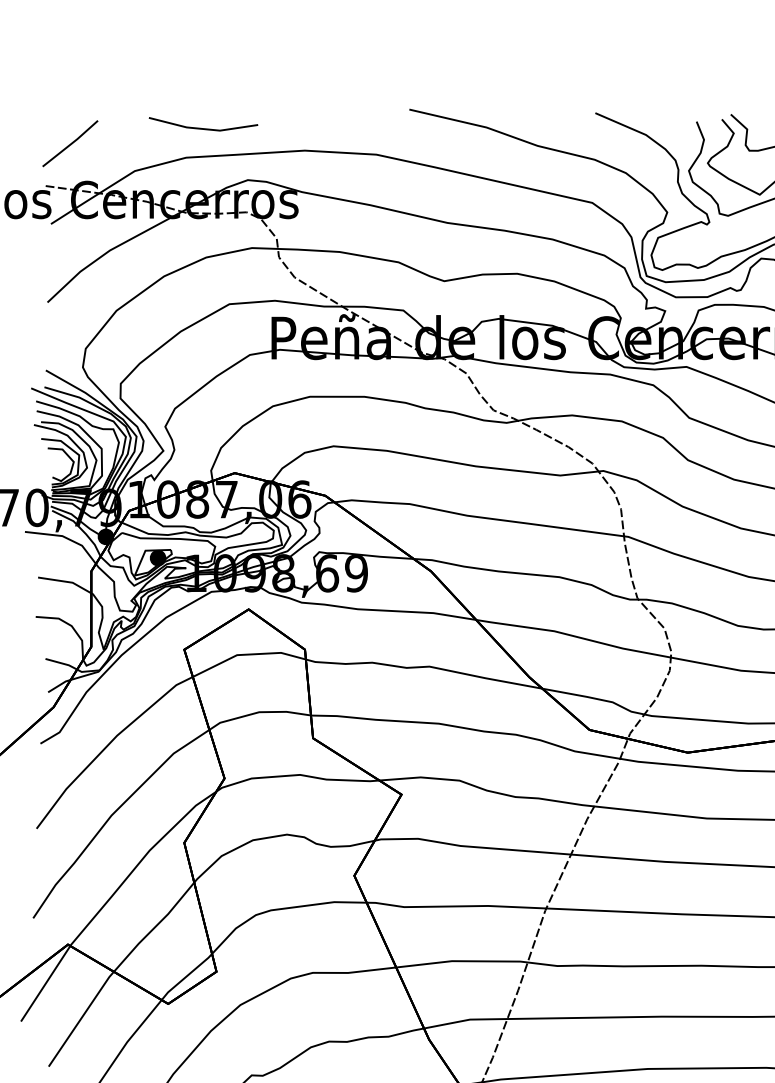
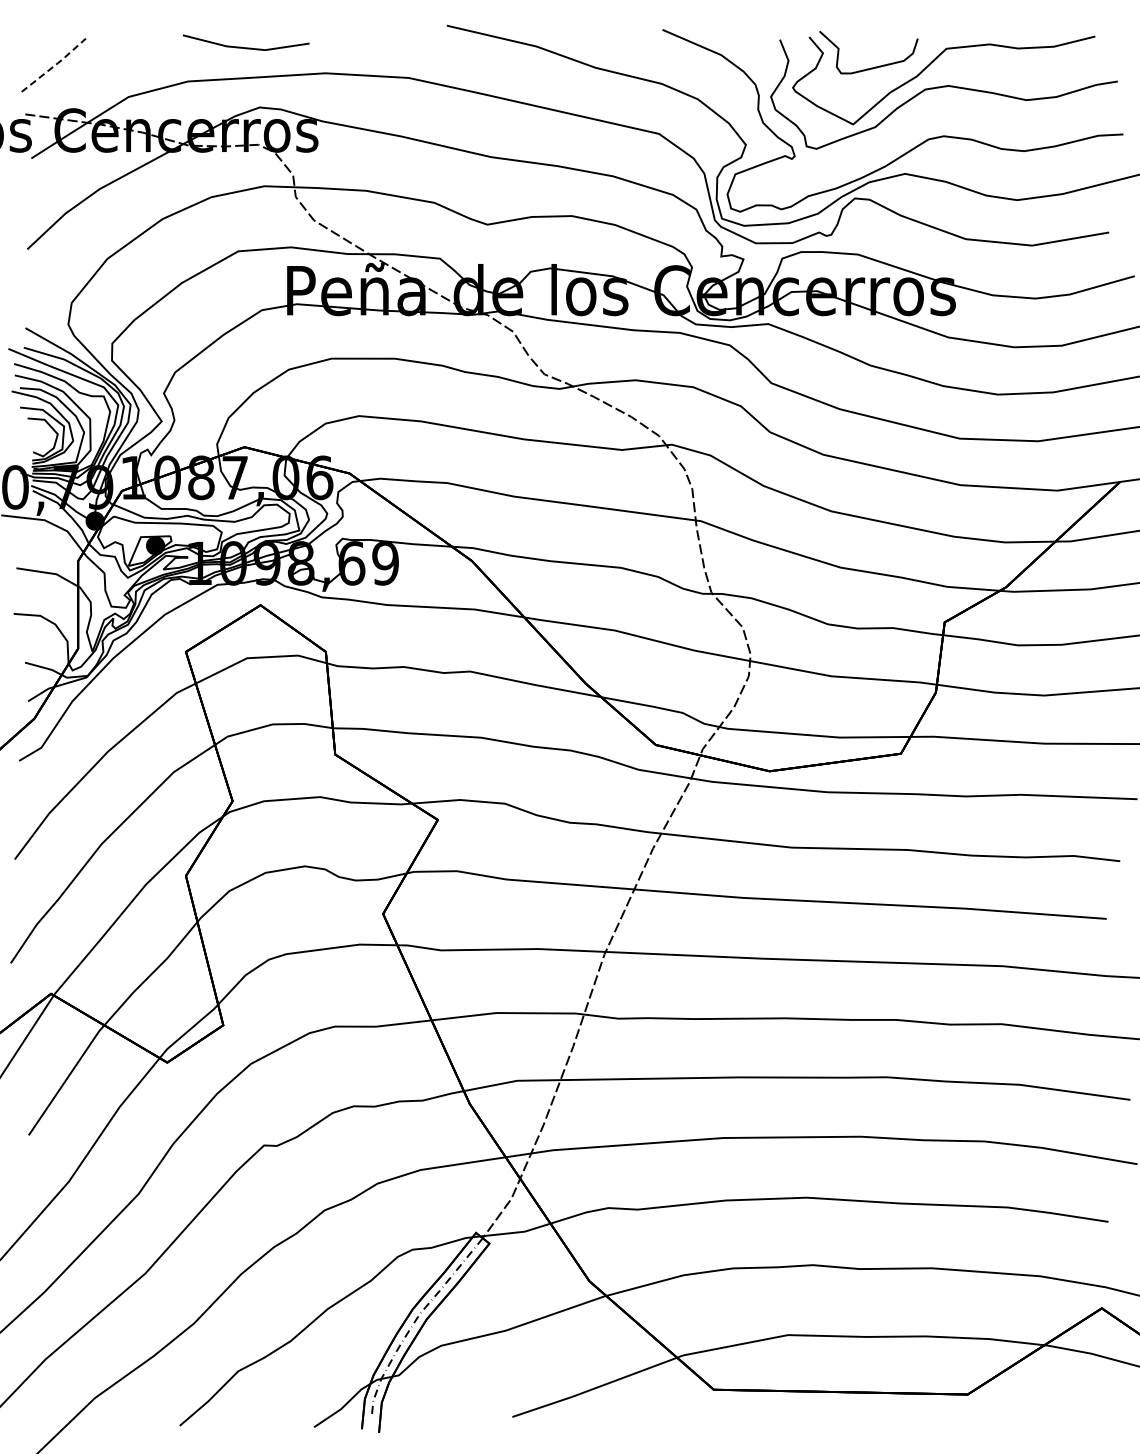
line: (203, 128) -> (246, 47), moved
line: (71, 143) -> (55, 65), solid -> dashed

